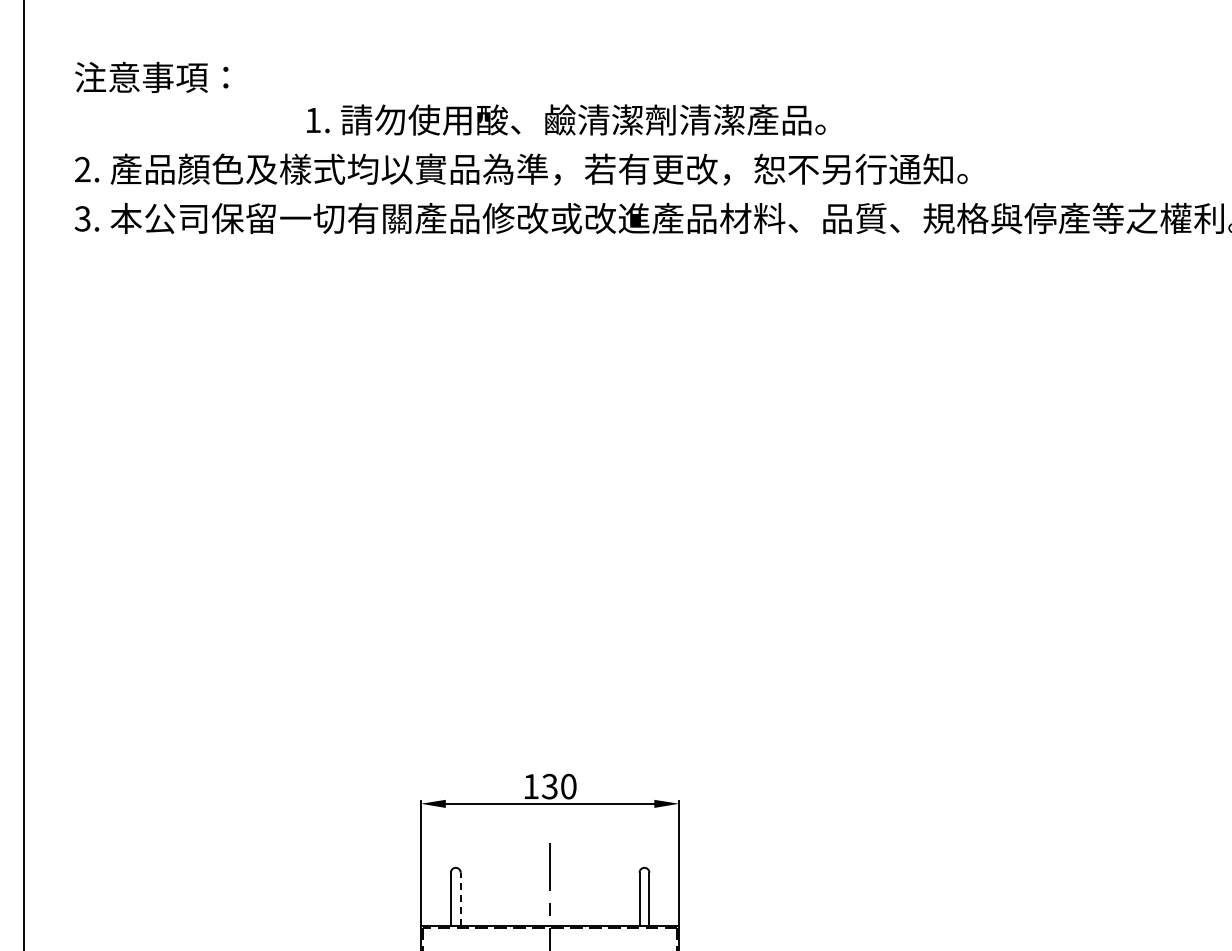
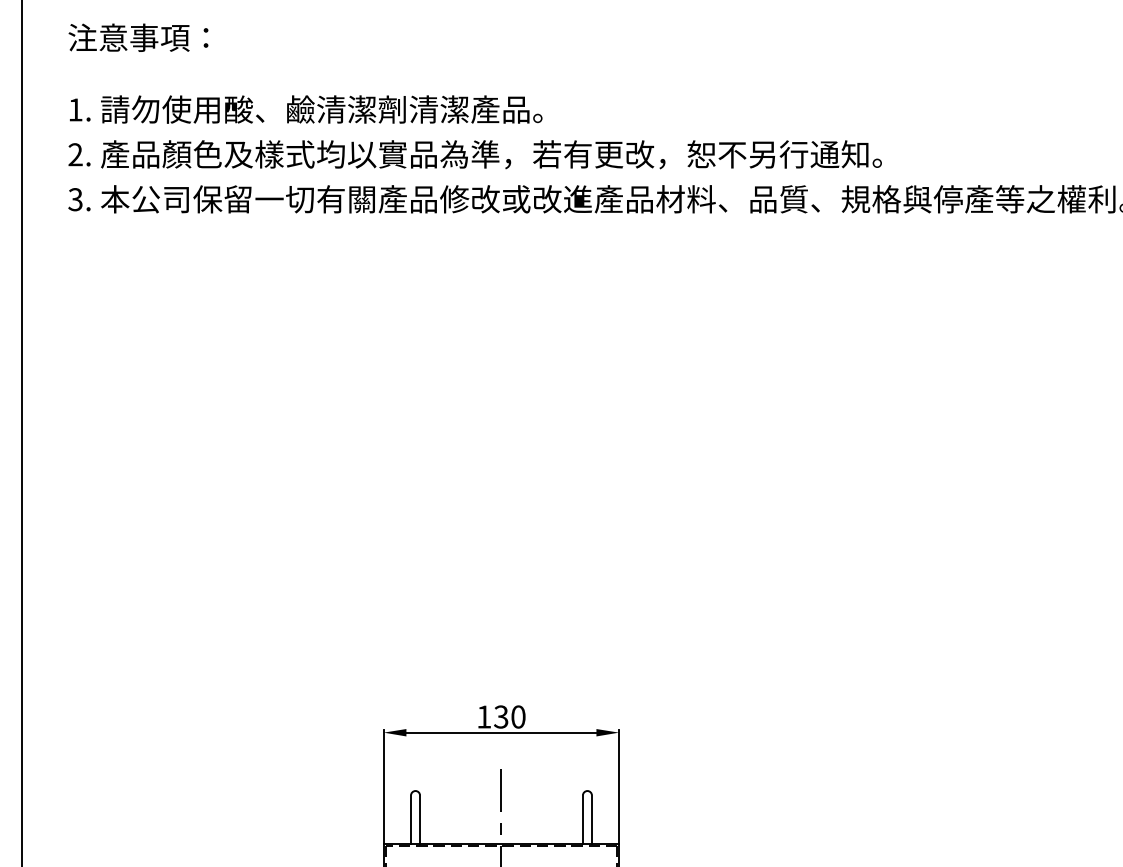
text: (151, 77) -> (138, 37), moved
text: (566, 119) -> (306, 109), moved
line: (461, 899) -> (420, 819), dashed -> solid

